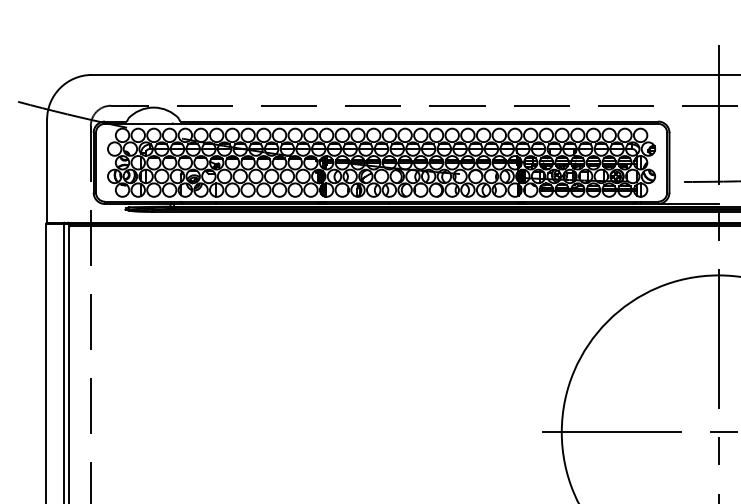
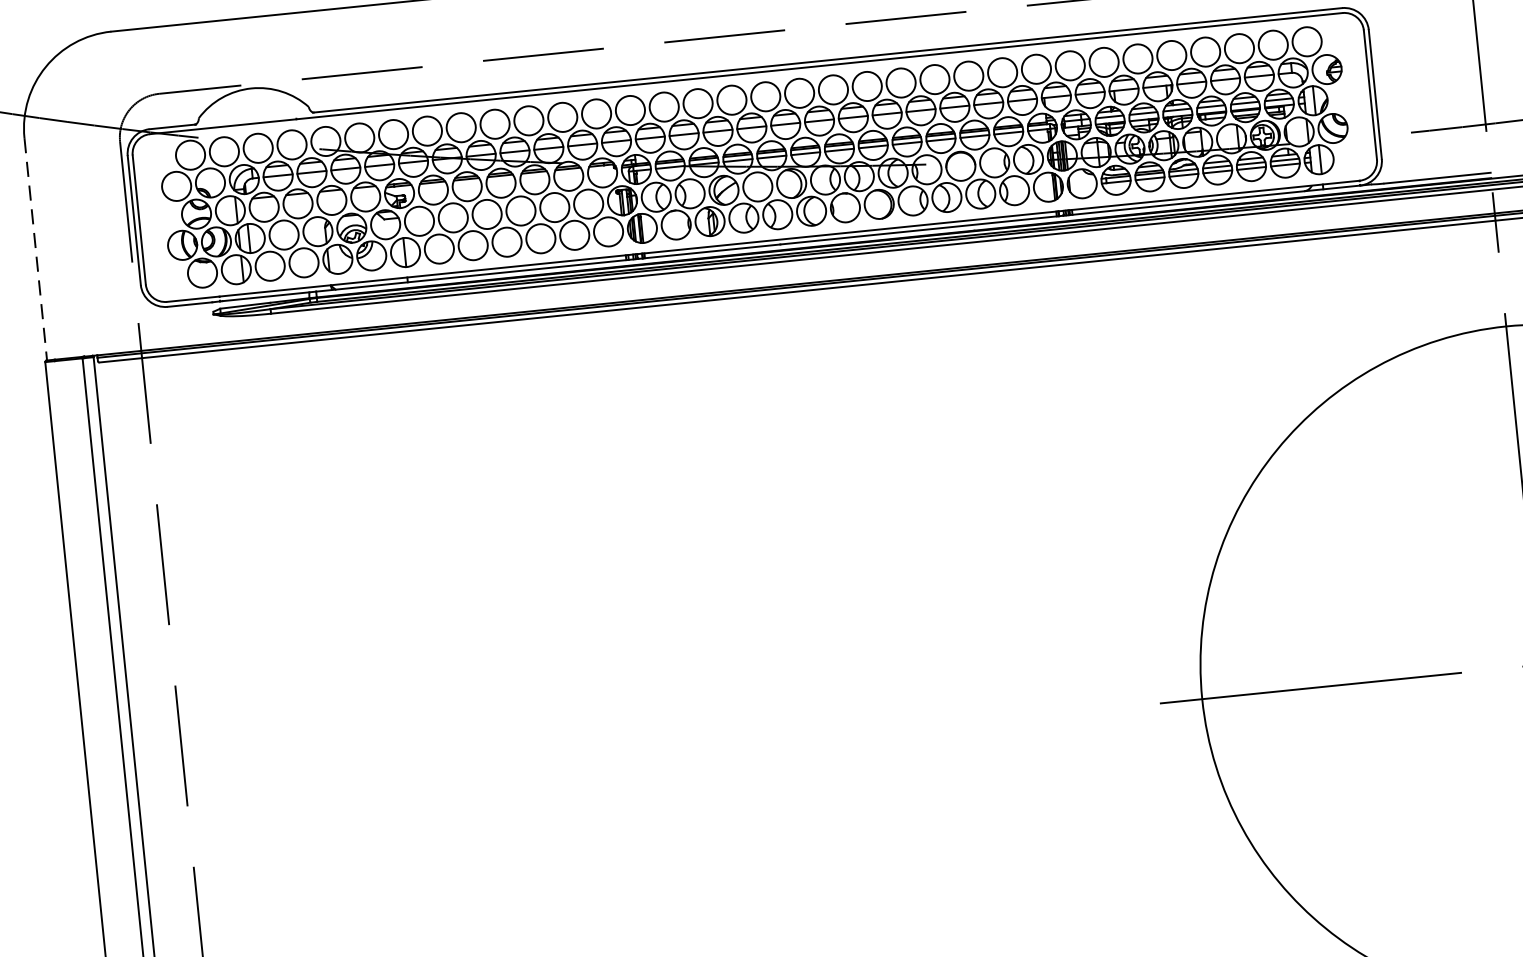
line: (47, 171) -> (36, 249), solid -> dashed

